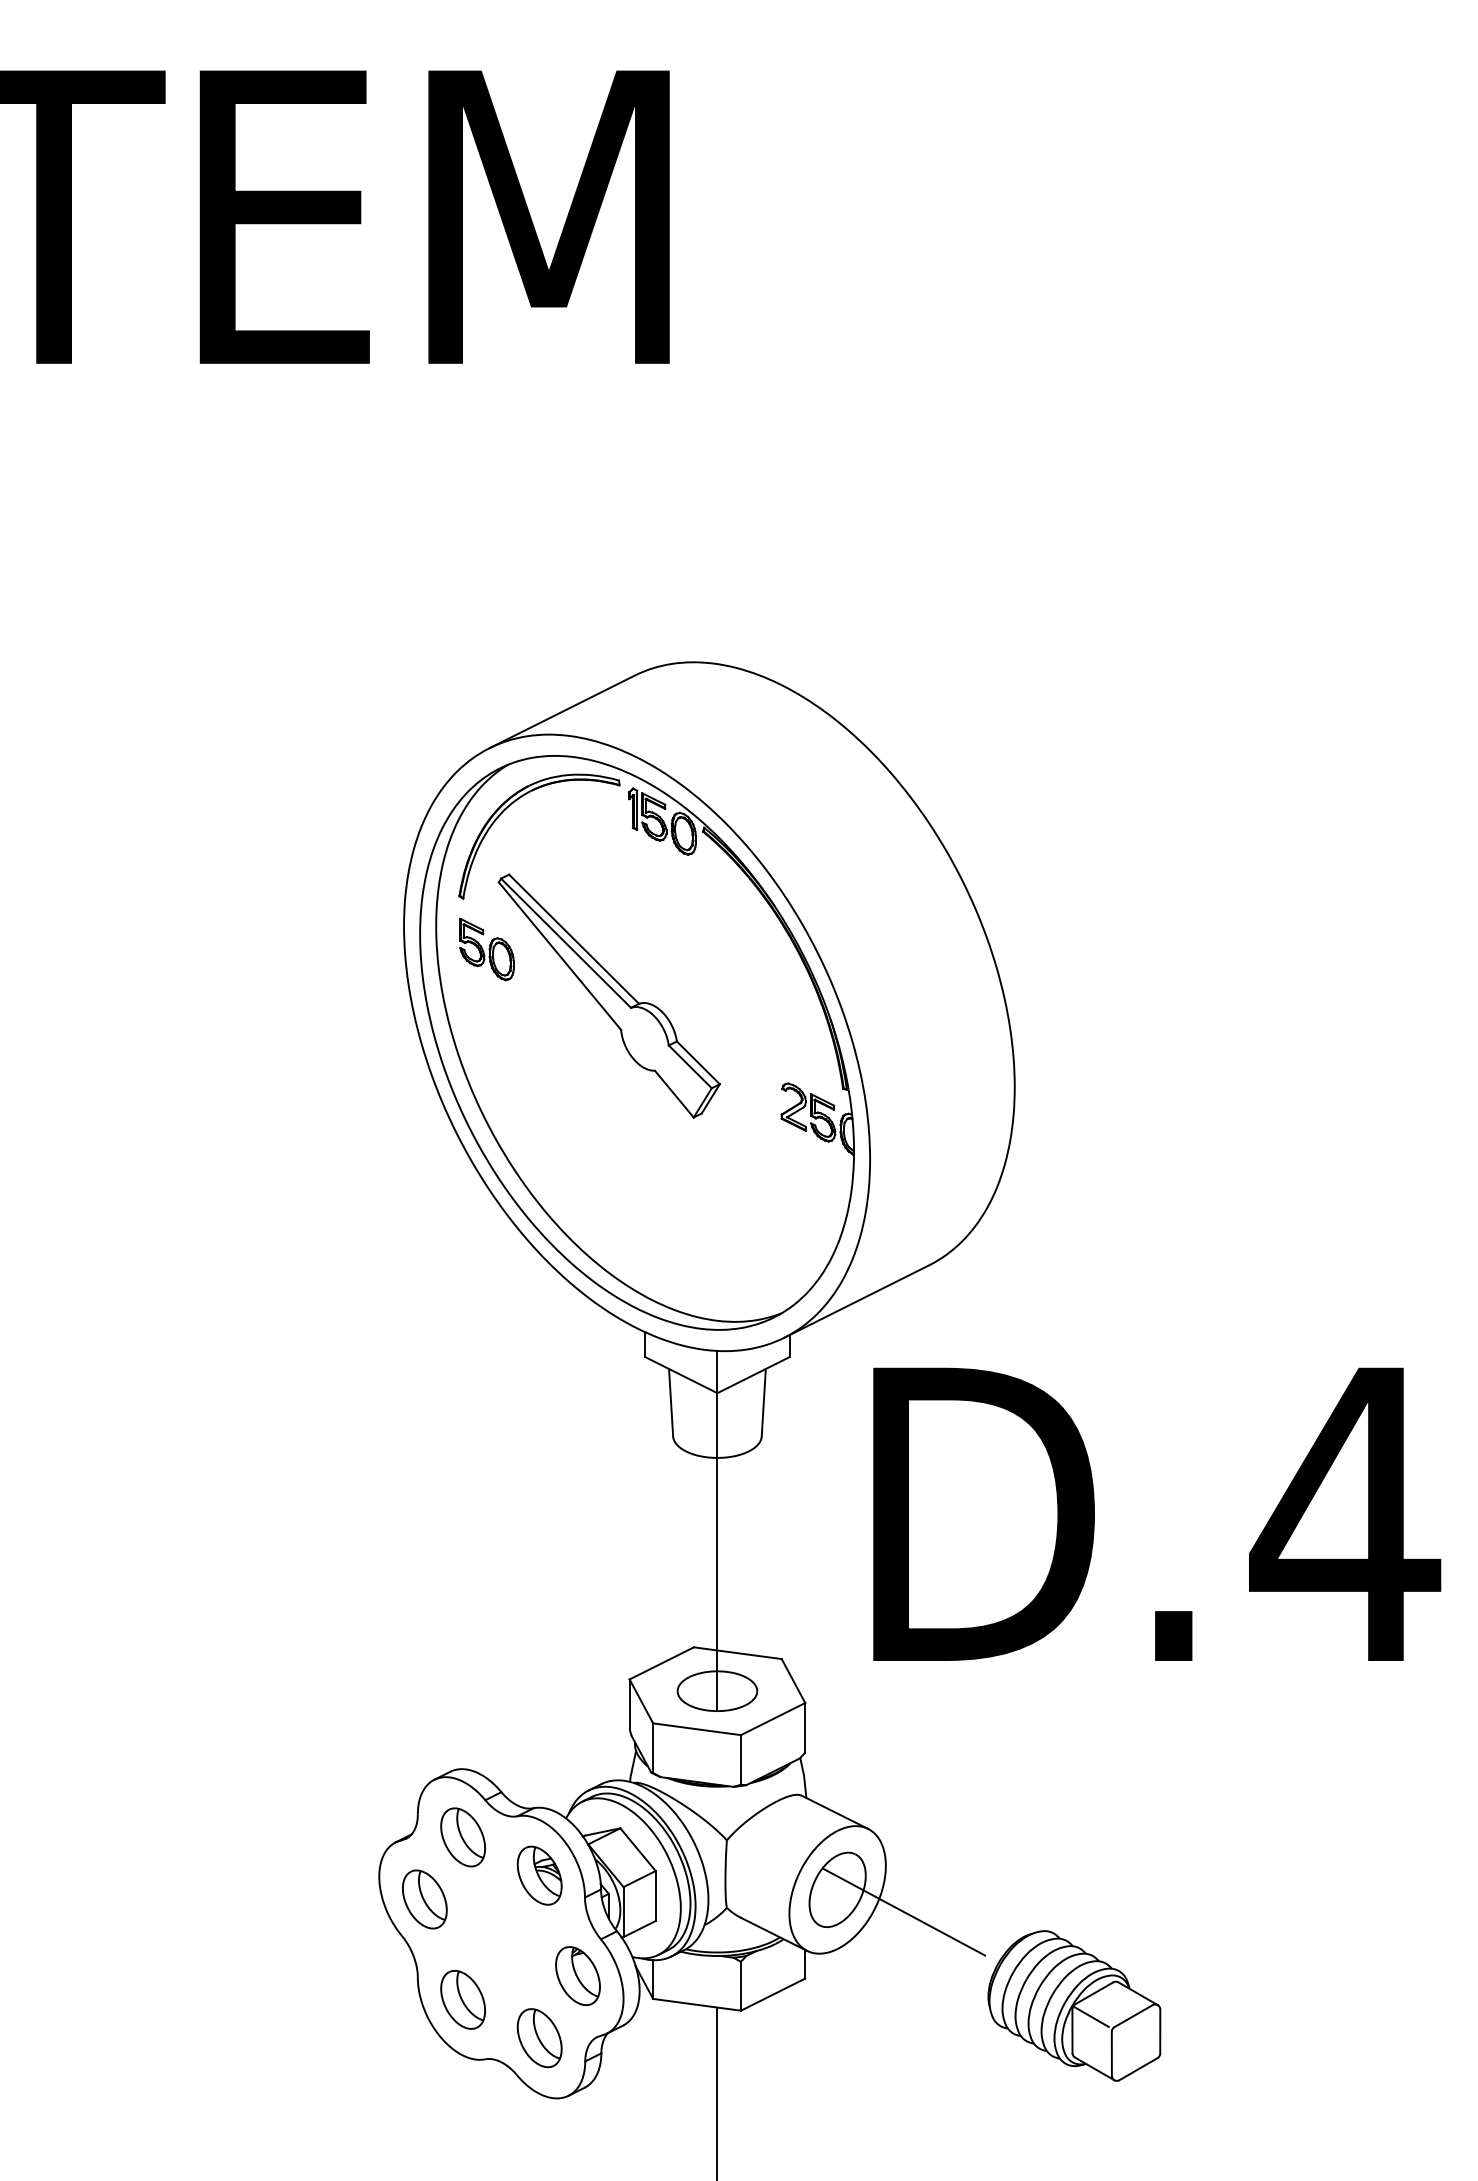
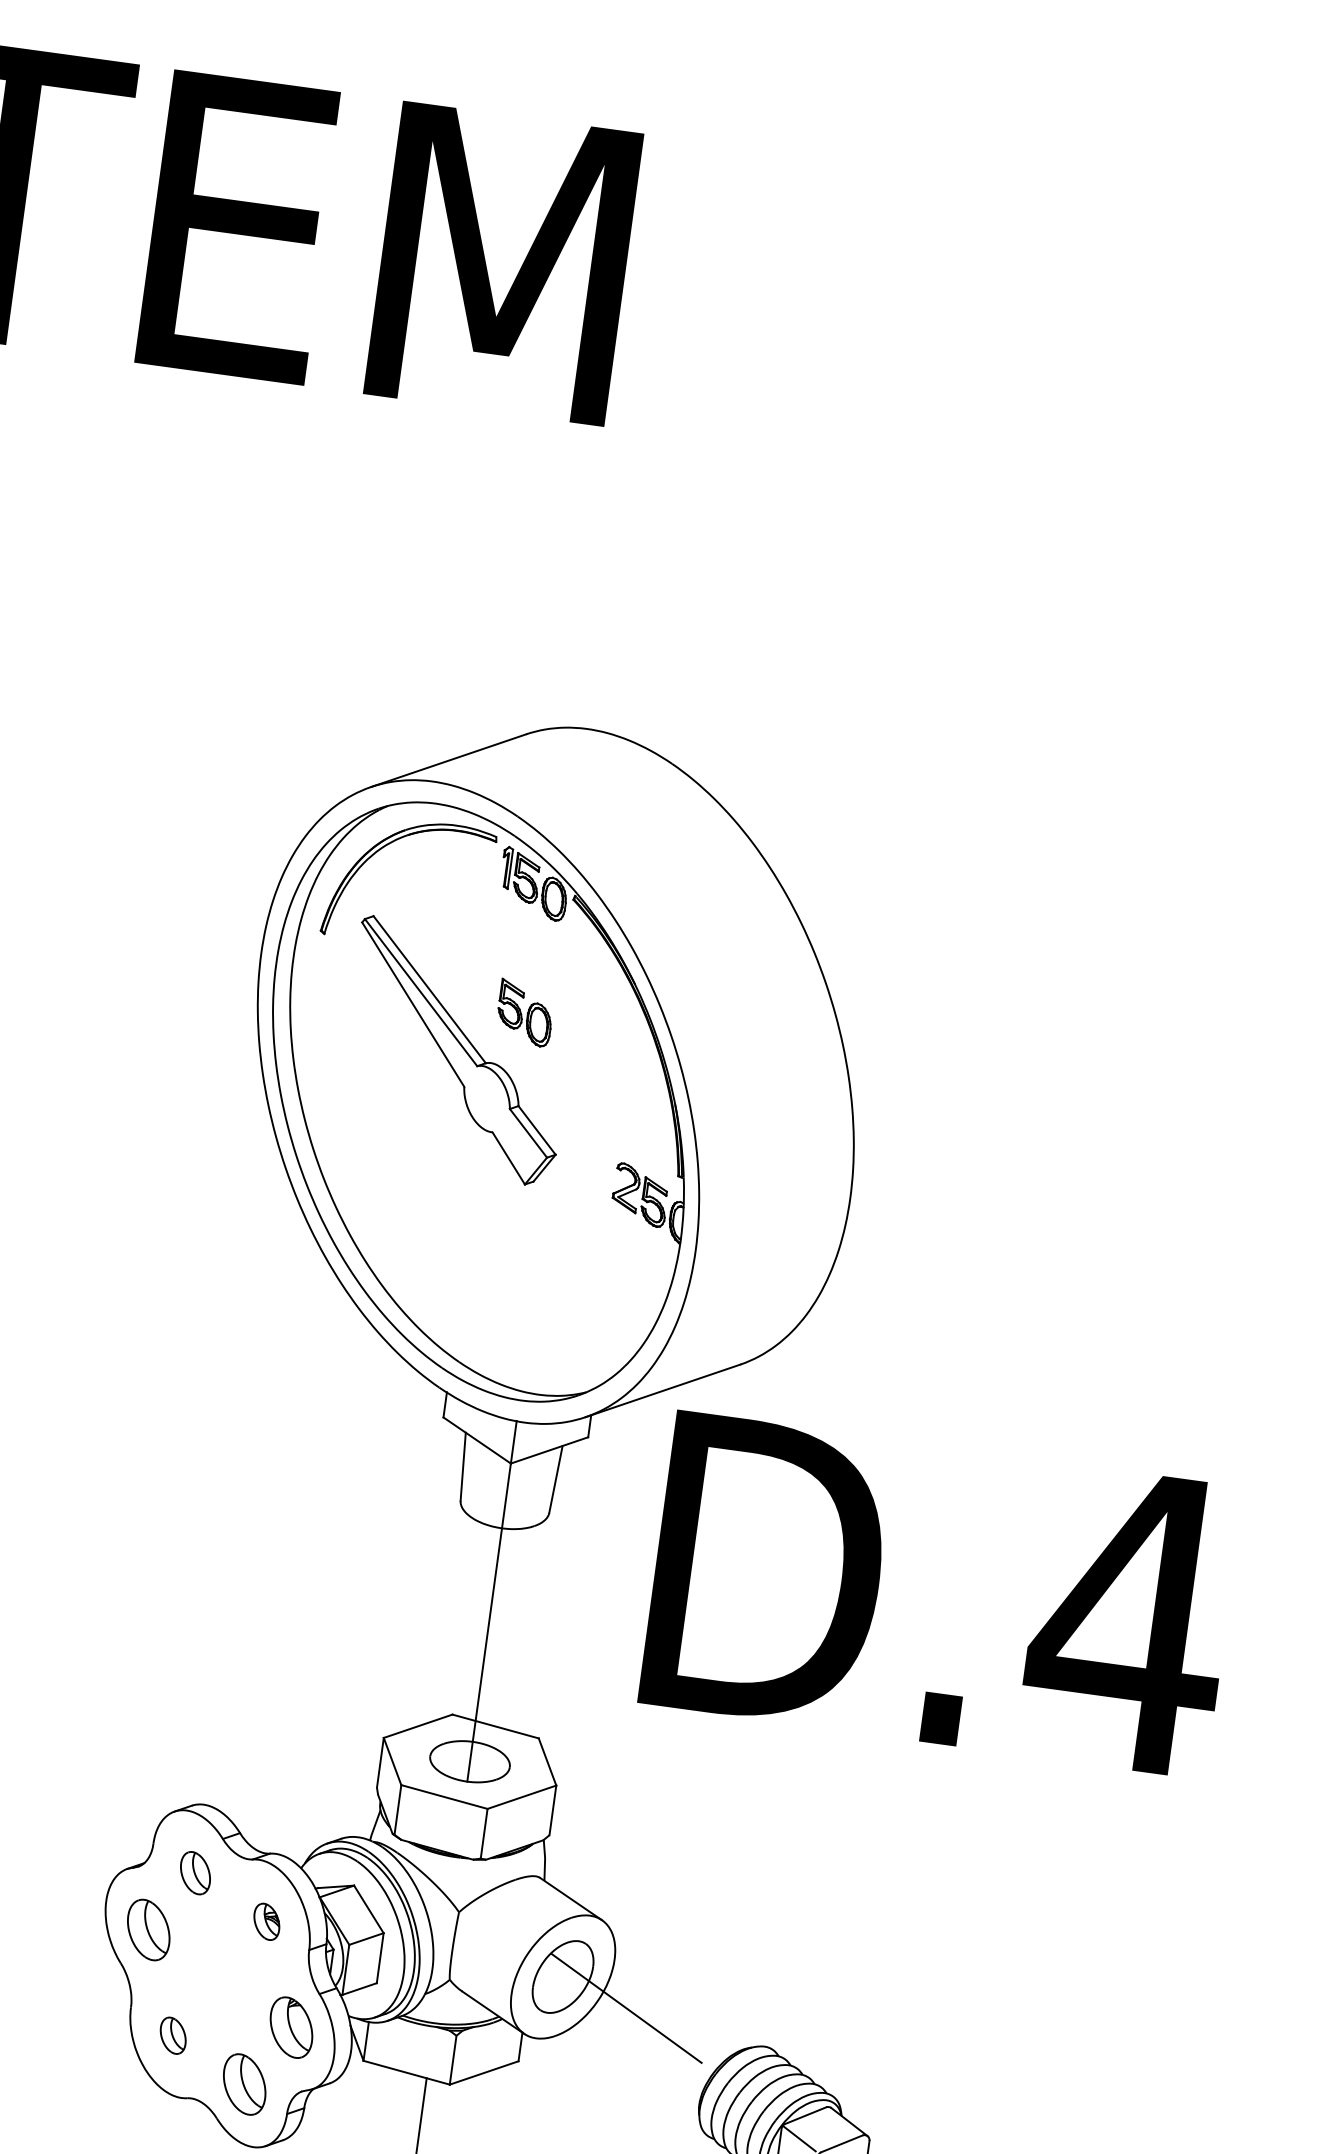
part: (486, 949) -> (524, 1013), moved
text: (1157, 1513) -> (941, 1594), moved
part: (462, 1837) -> (194, 1873), size x0.7
part: (539, 1875) -> (266, 1921), size x0.6
part: (462, 1999) -> (172, 2035), size x0.6

